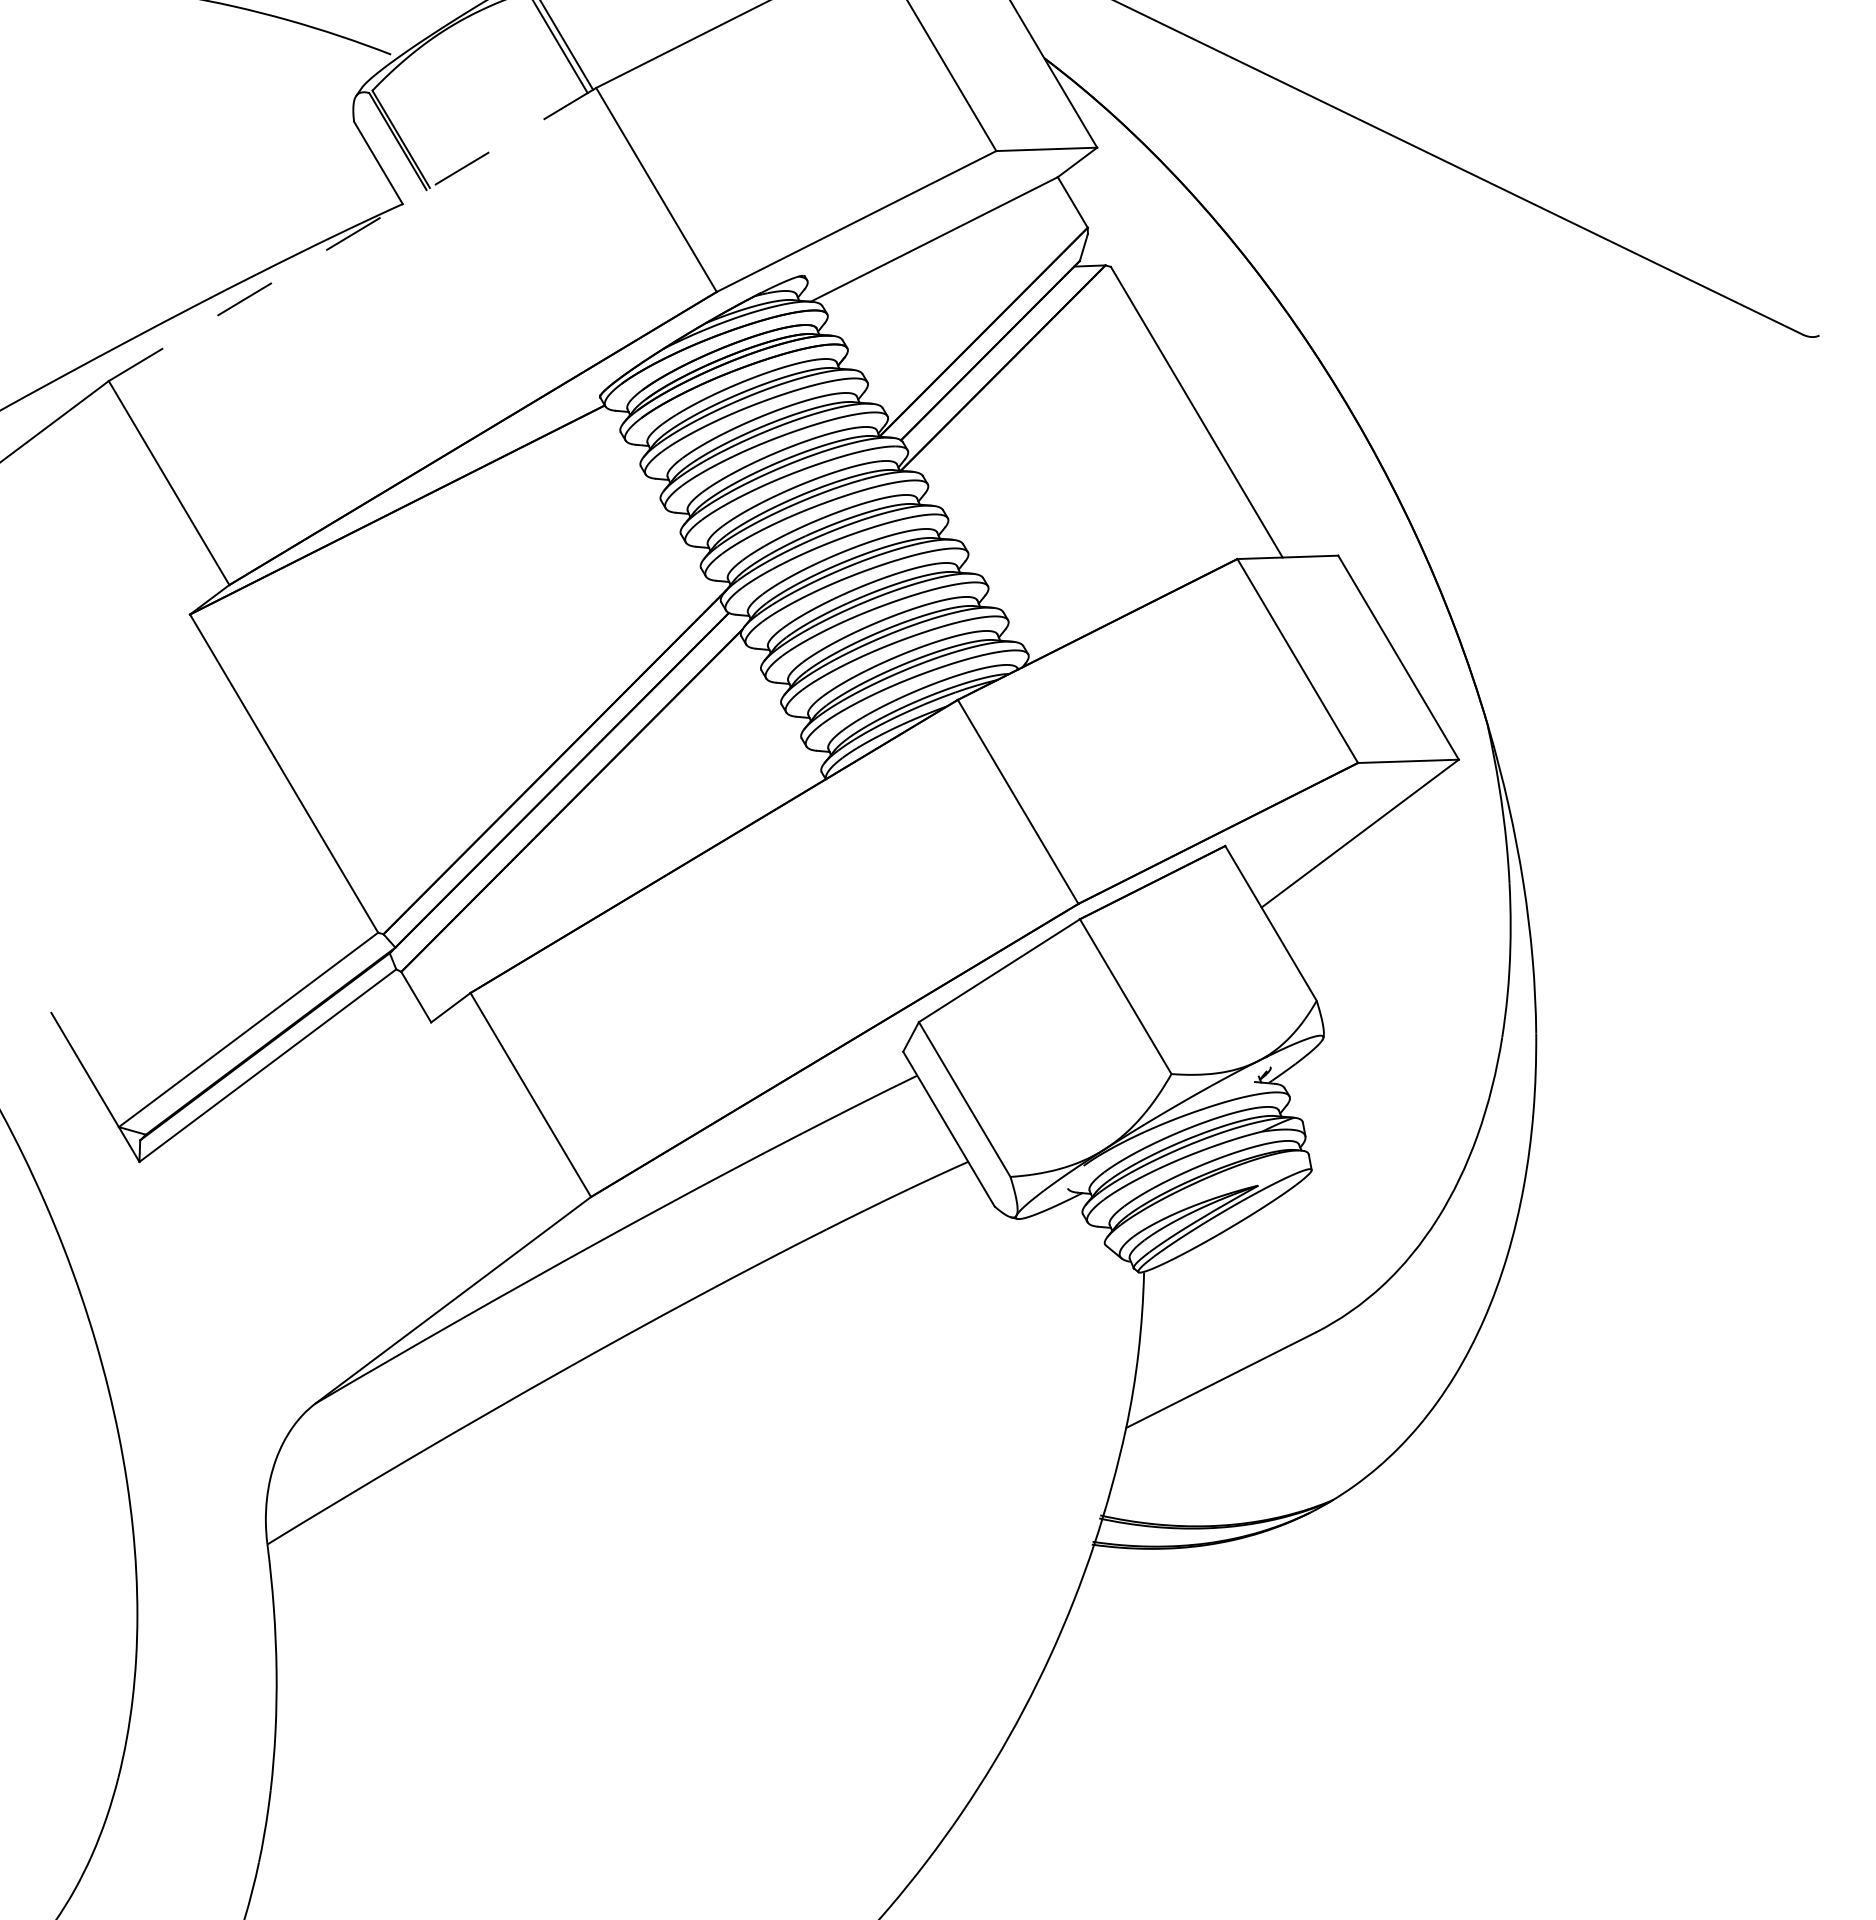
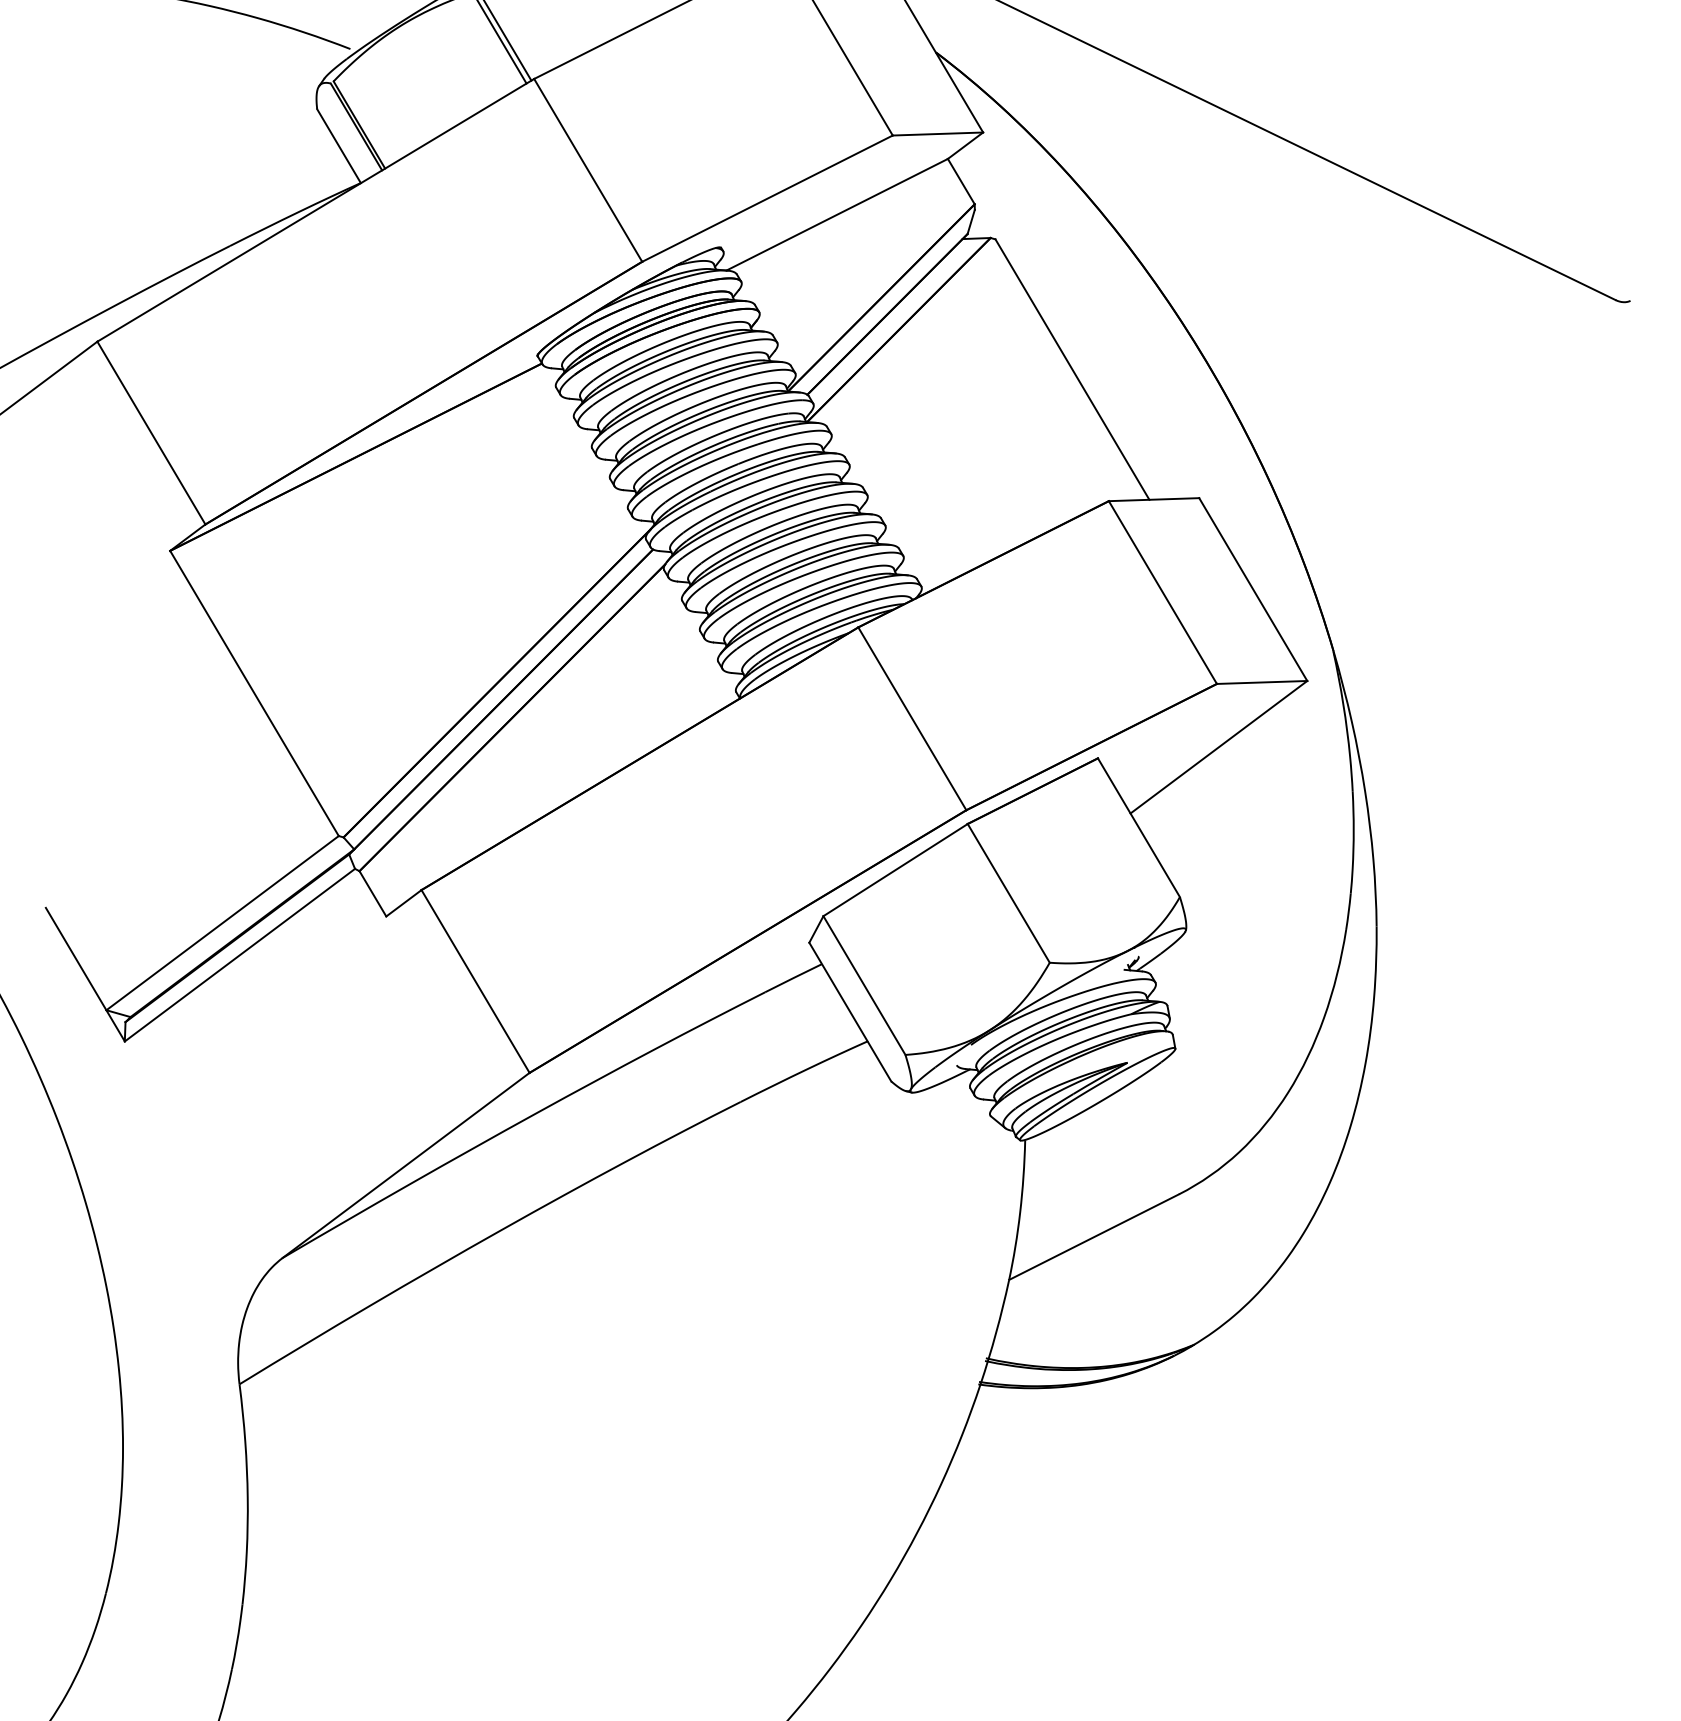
line: (352, 234) -> (315, 210), dashed -> solid

